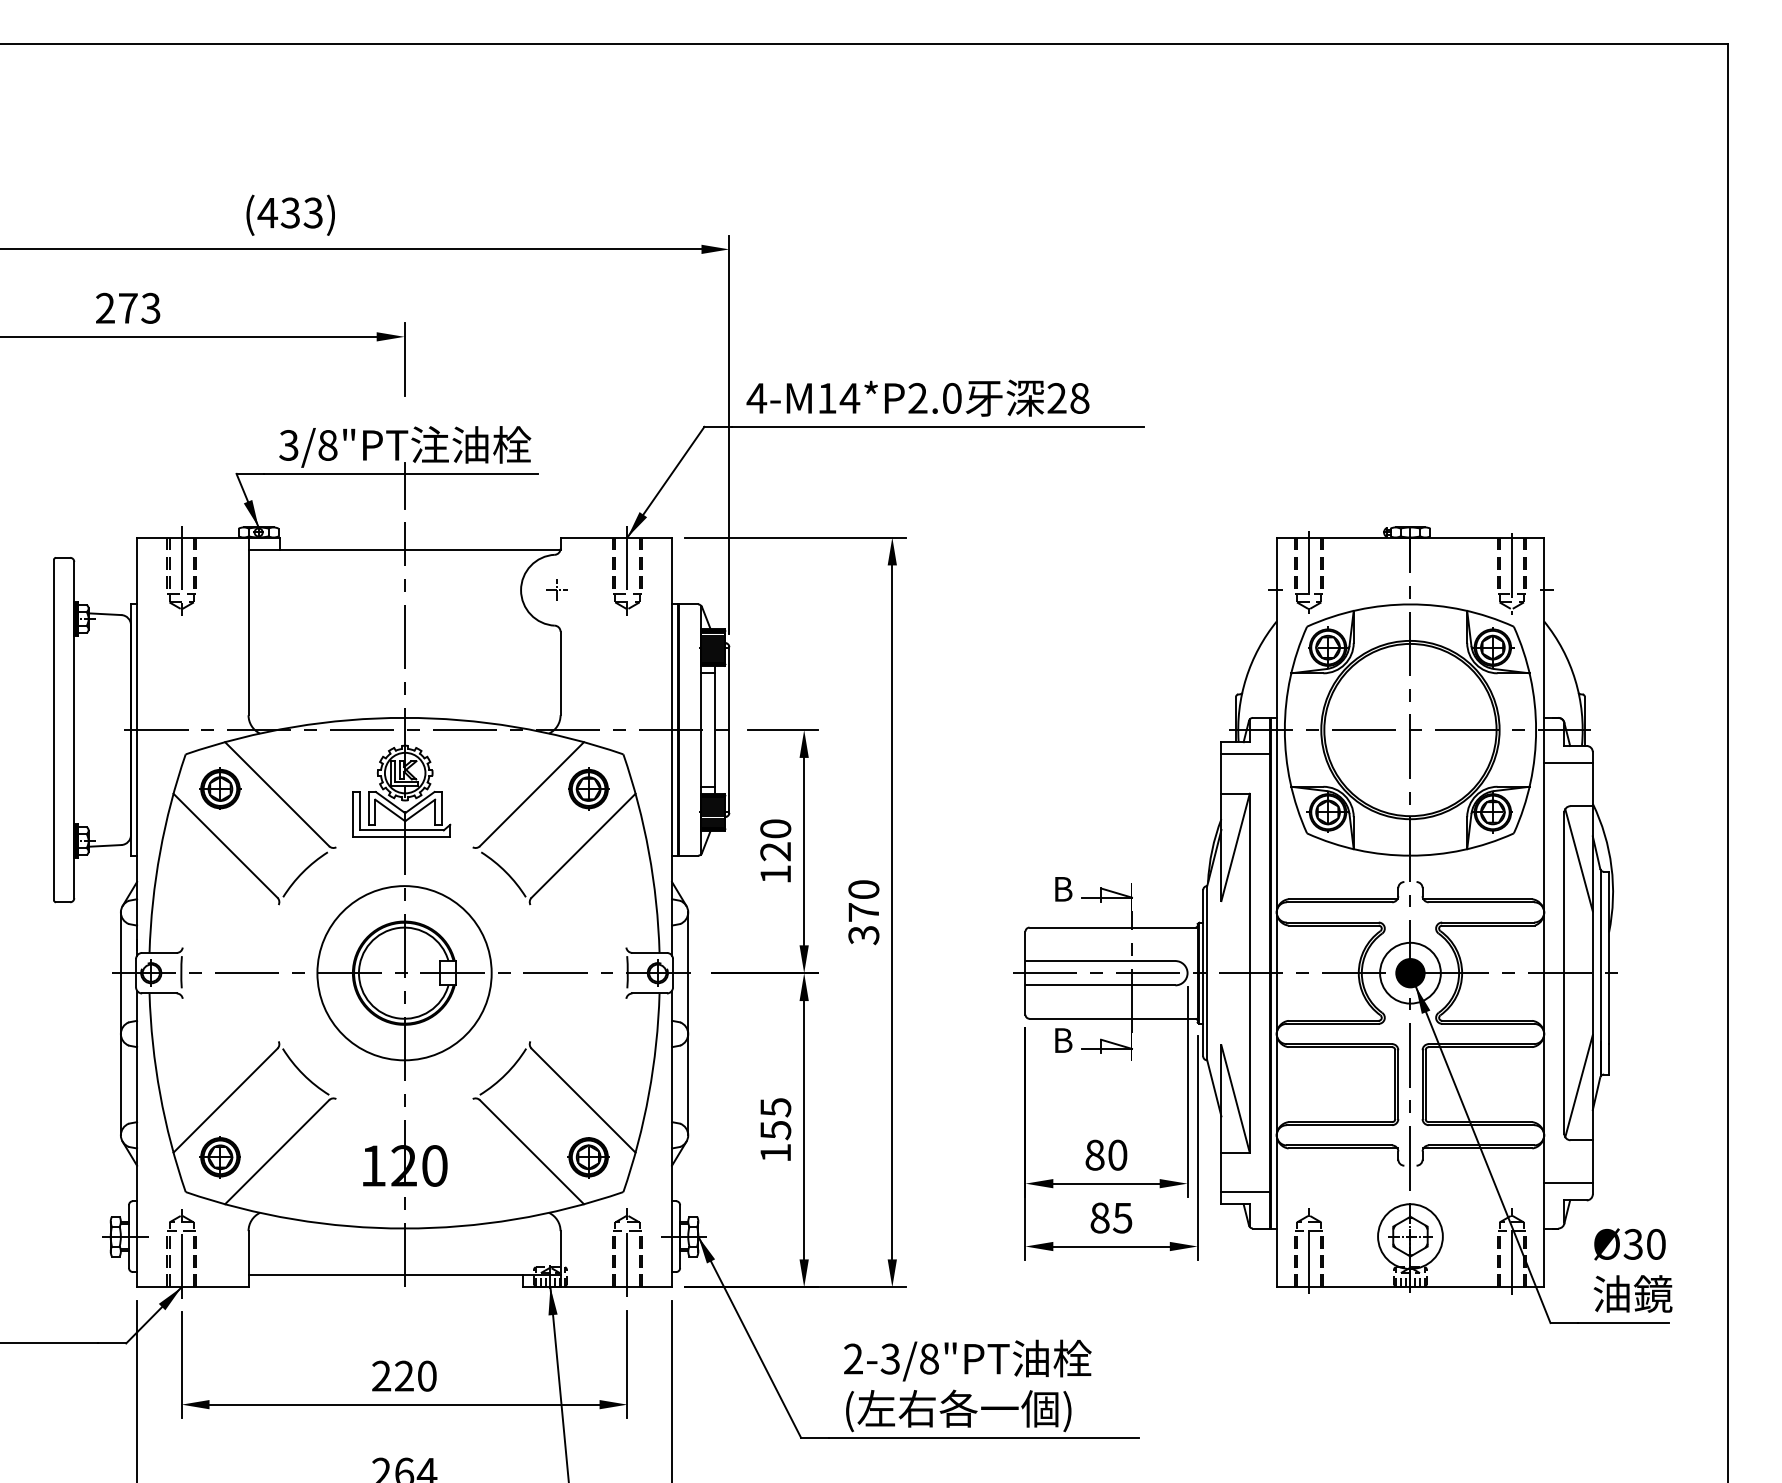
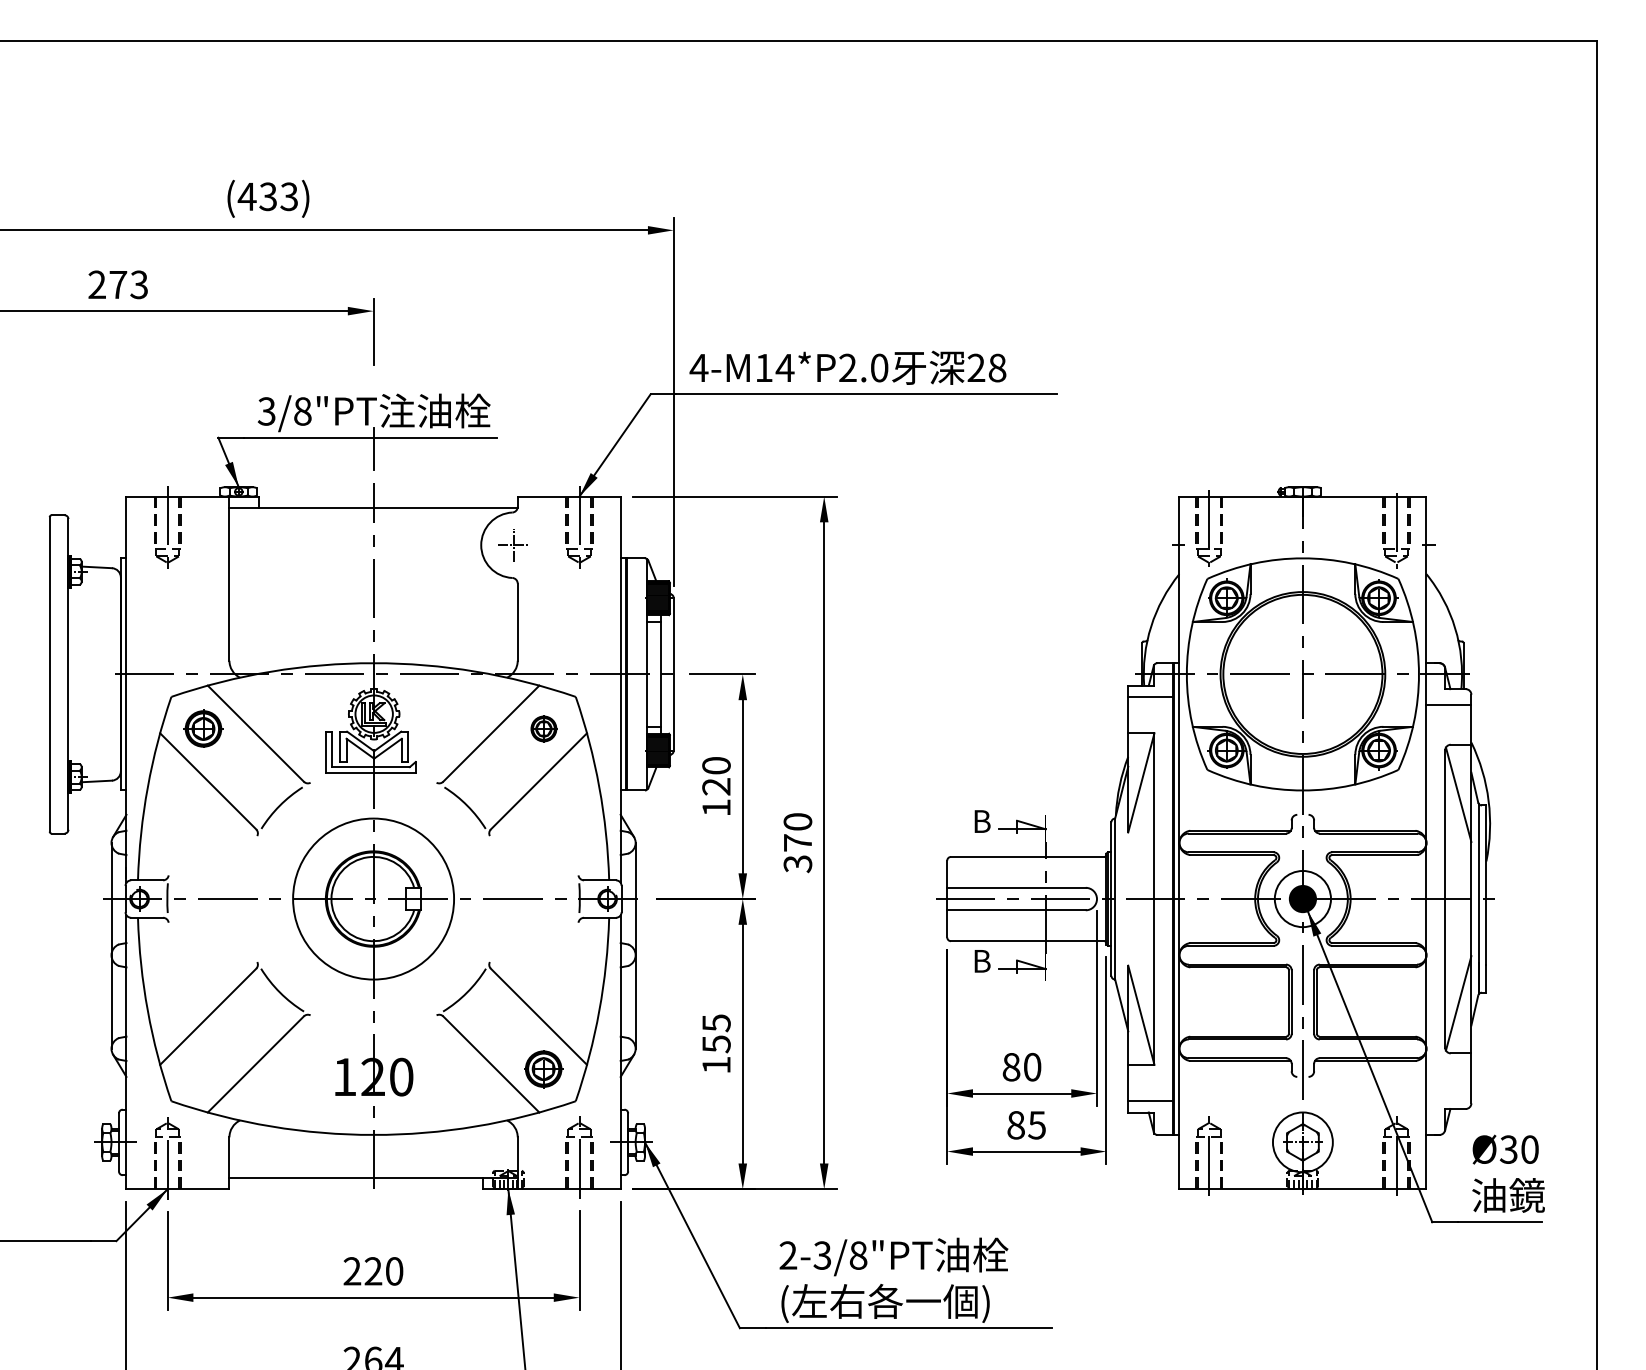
part: (555, 589) -> (513, 544), size x1.6
part: (589, 788) -> (544, 728), size x0.7
part: (219, 1156) -> (202, 1068), removed
line: (1568, 1183) -> (1448, 1093), removed

